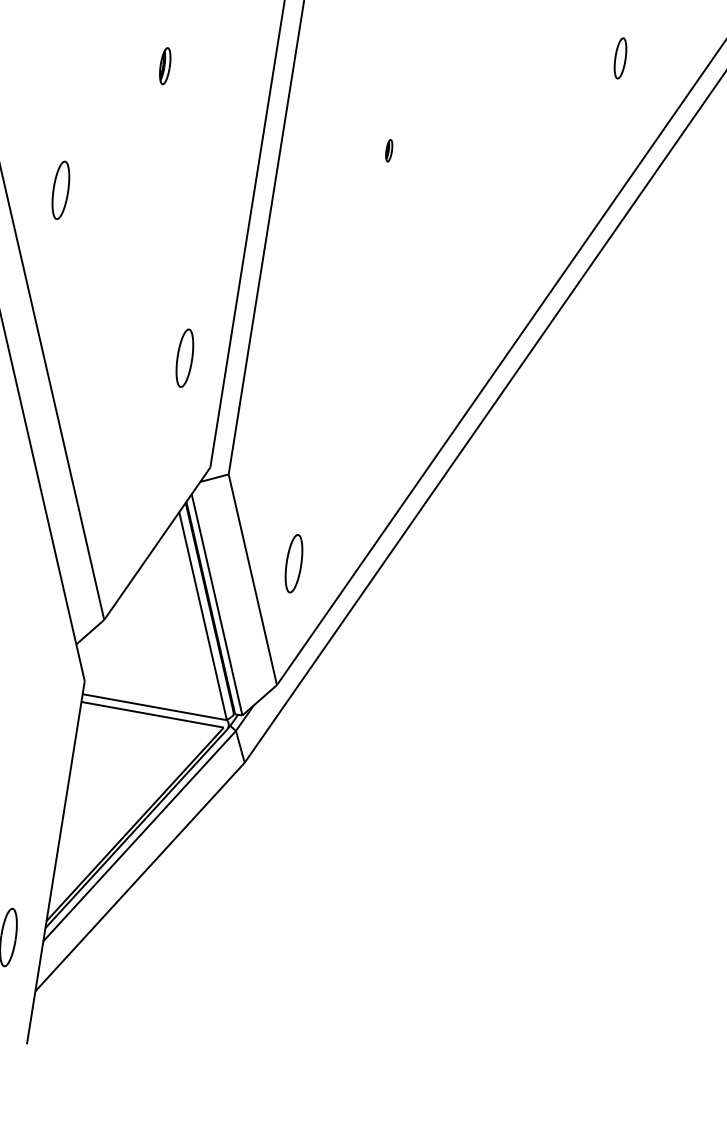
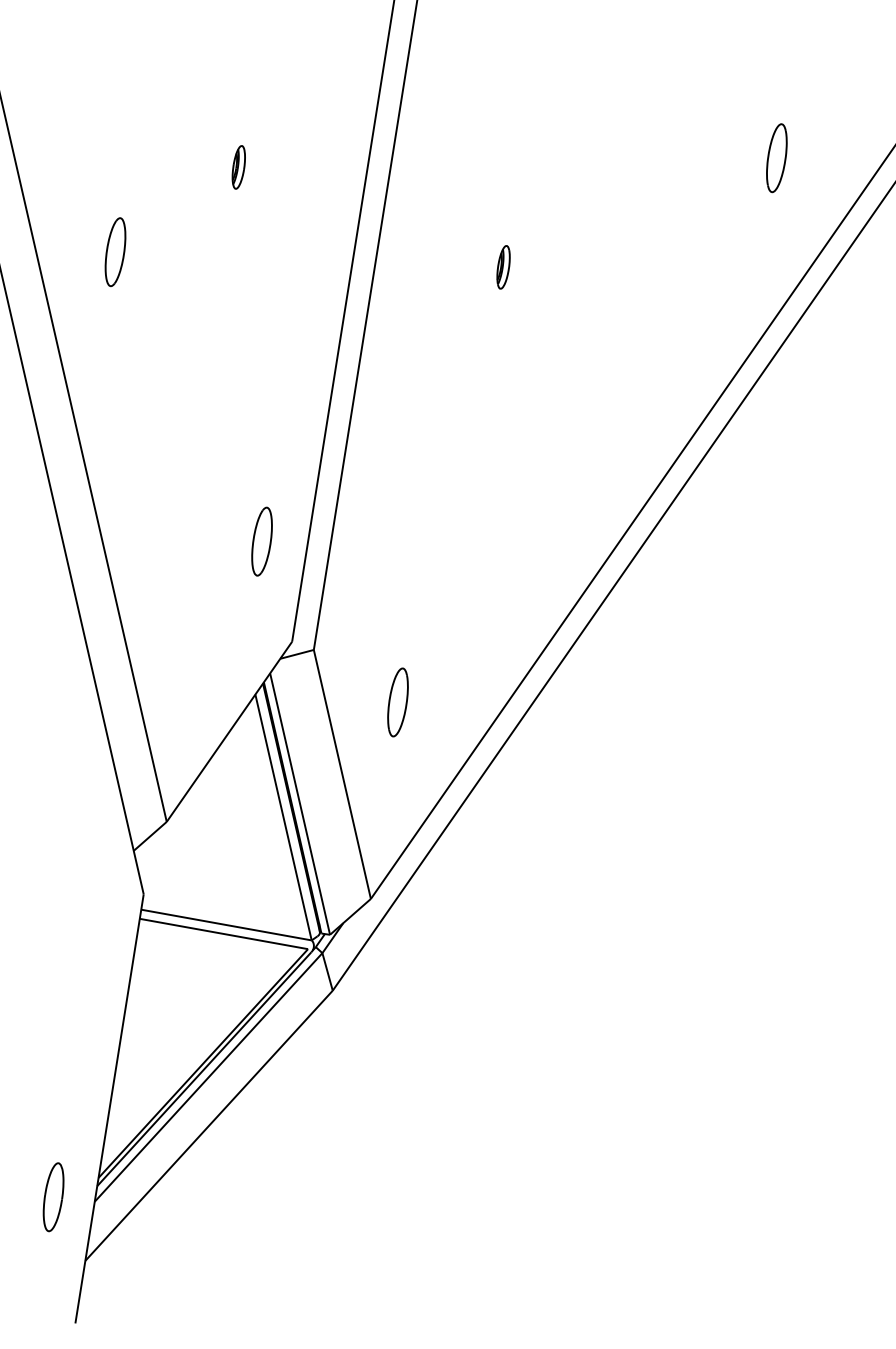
part: (620, 58) -> (776, 158), size x1.43
part: (389, 150) -> (503, 267), size x1.67
part: (60, 190) -> (115, 252), moved
part: (184, 358) -> (261, 541), moved
part: (293, 563) -> (397, 702), moved

